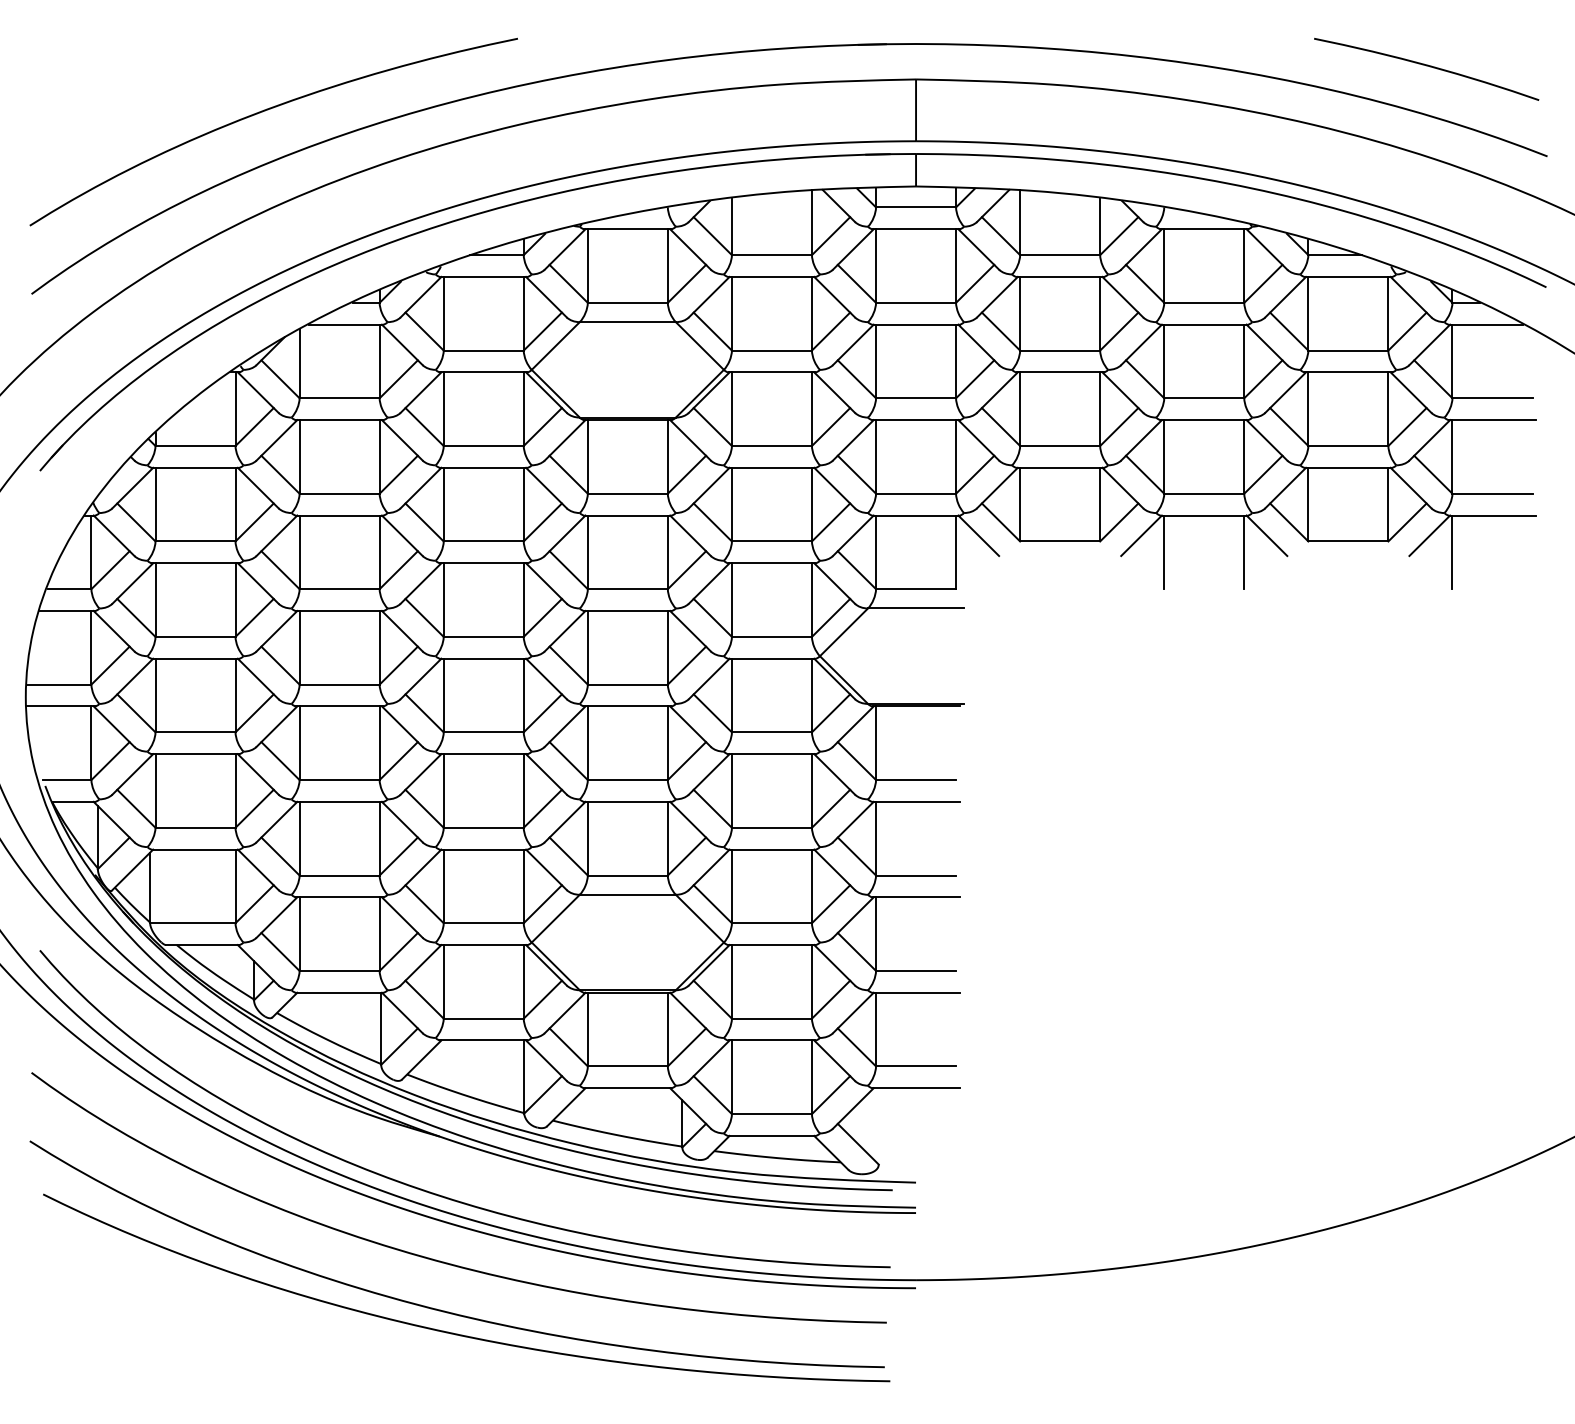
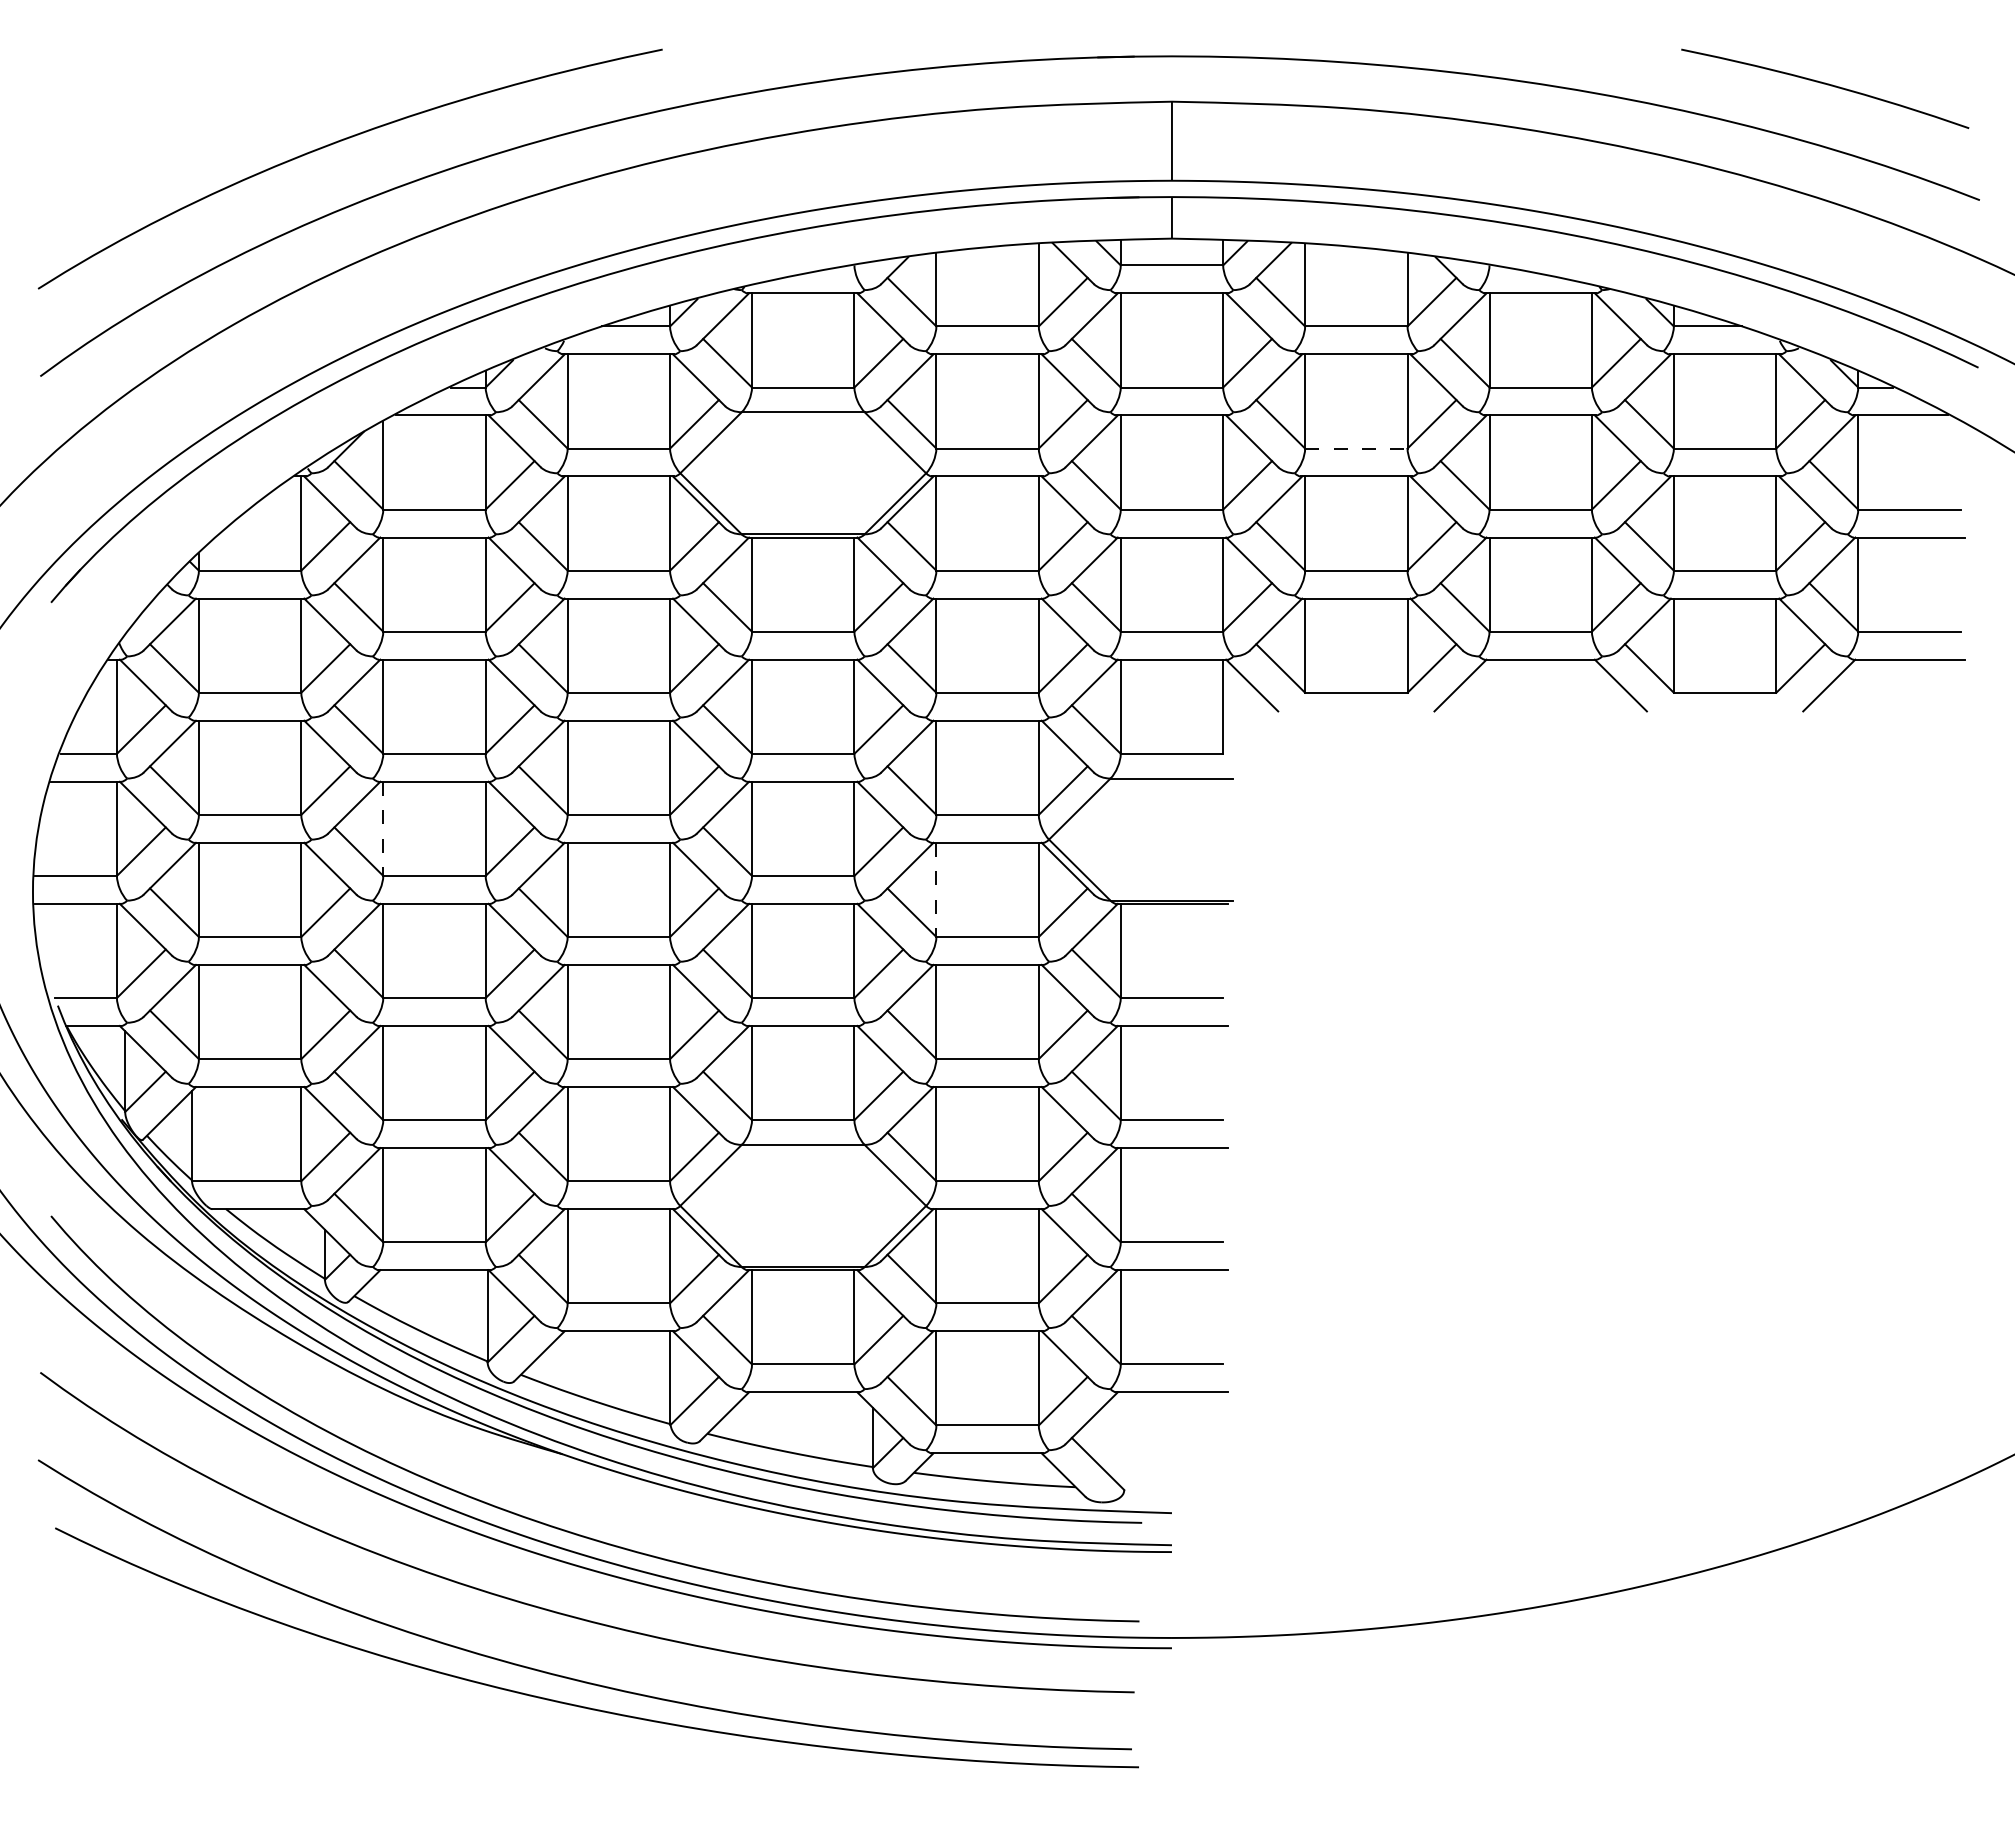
line: (1060, 350) -> (1356, 448), solid -> dashed
line: (1164, 552) -> (1489, 706), removed
line: (1243, 552) -> (1591, 706), removed
line: (1452, 552) -> (1858, 706), removed
line: (299, 648) -> (383, 829), solid -> dashed
line: (732, 695) -> (936, 890), solid -> dashed

